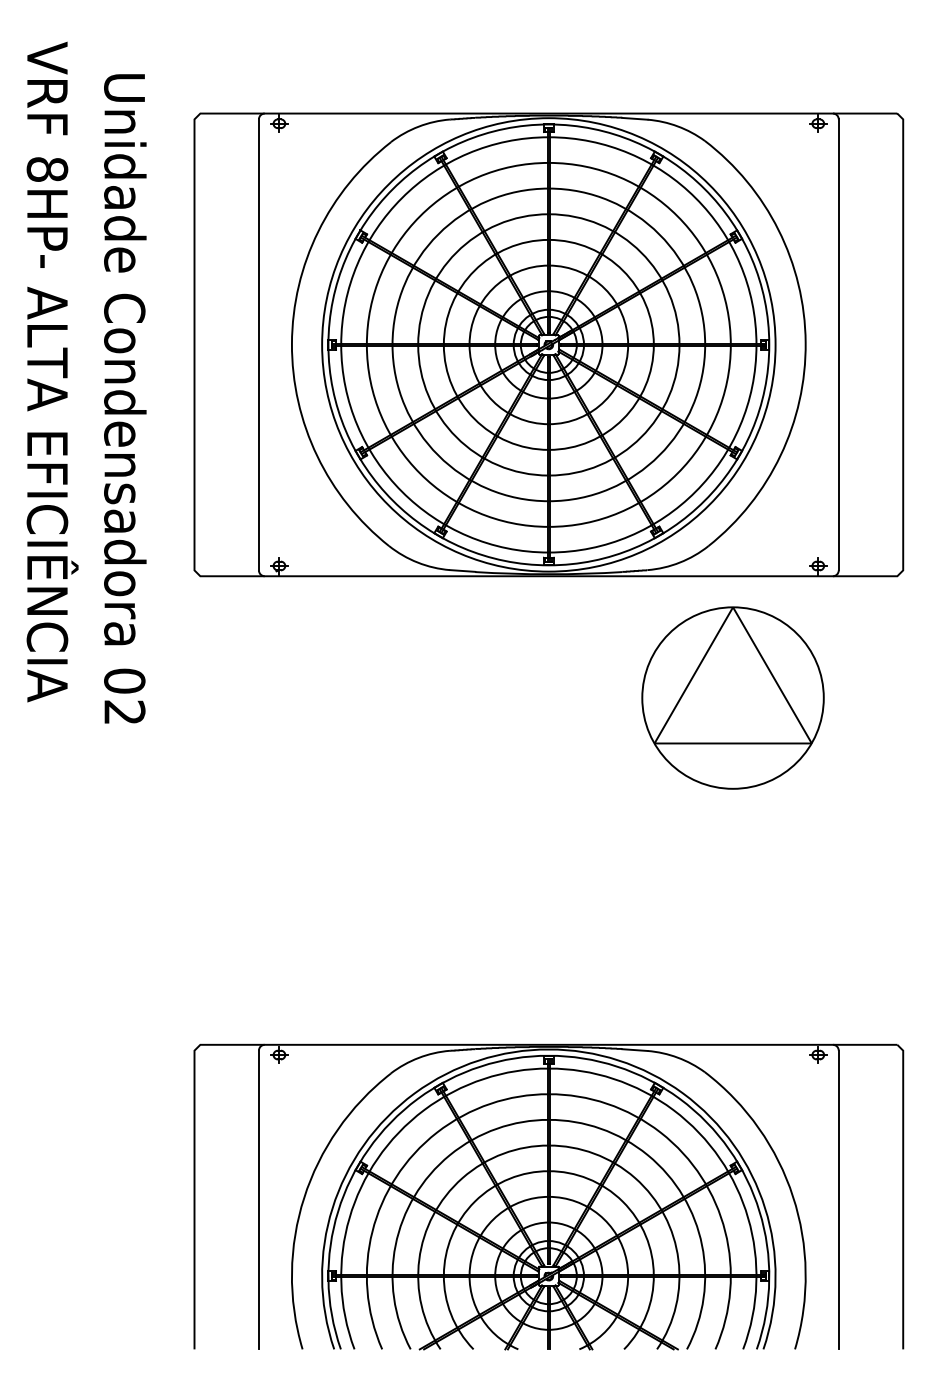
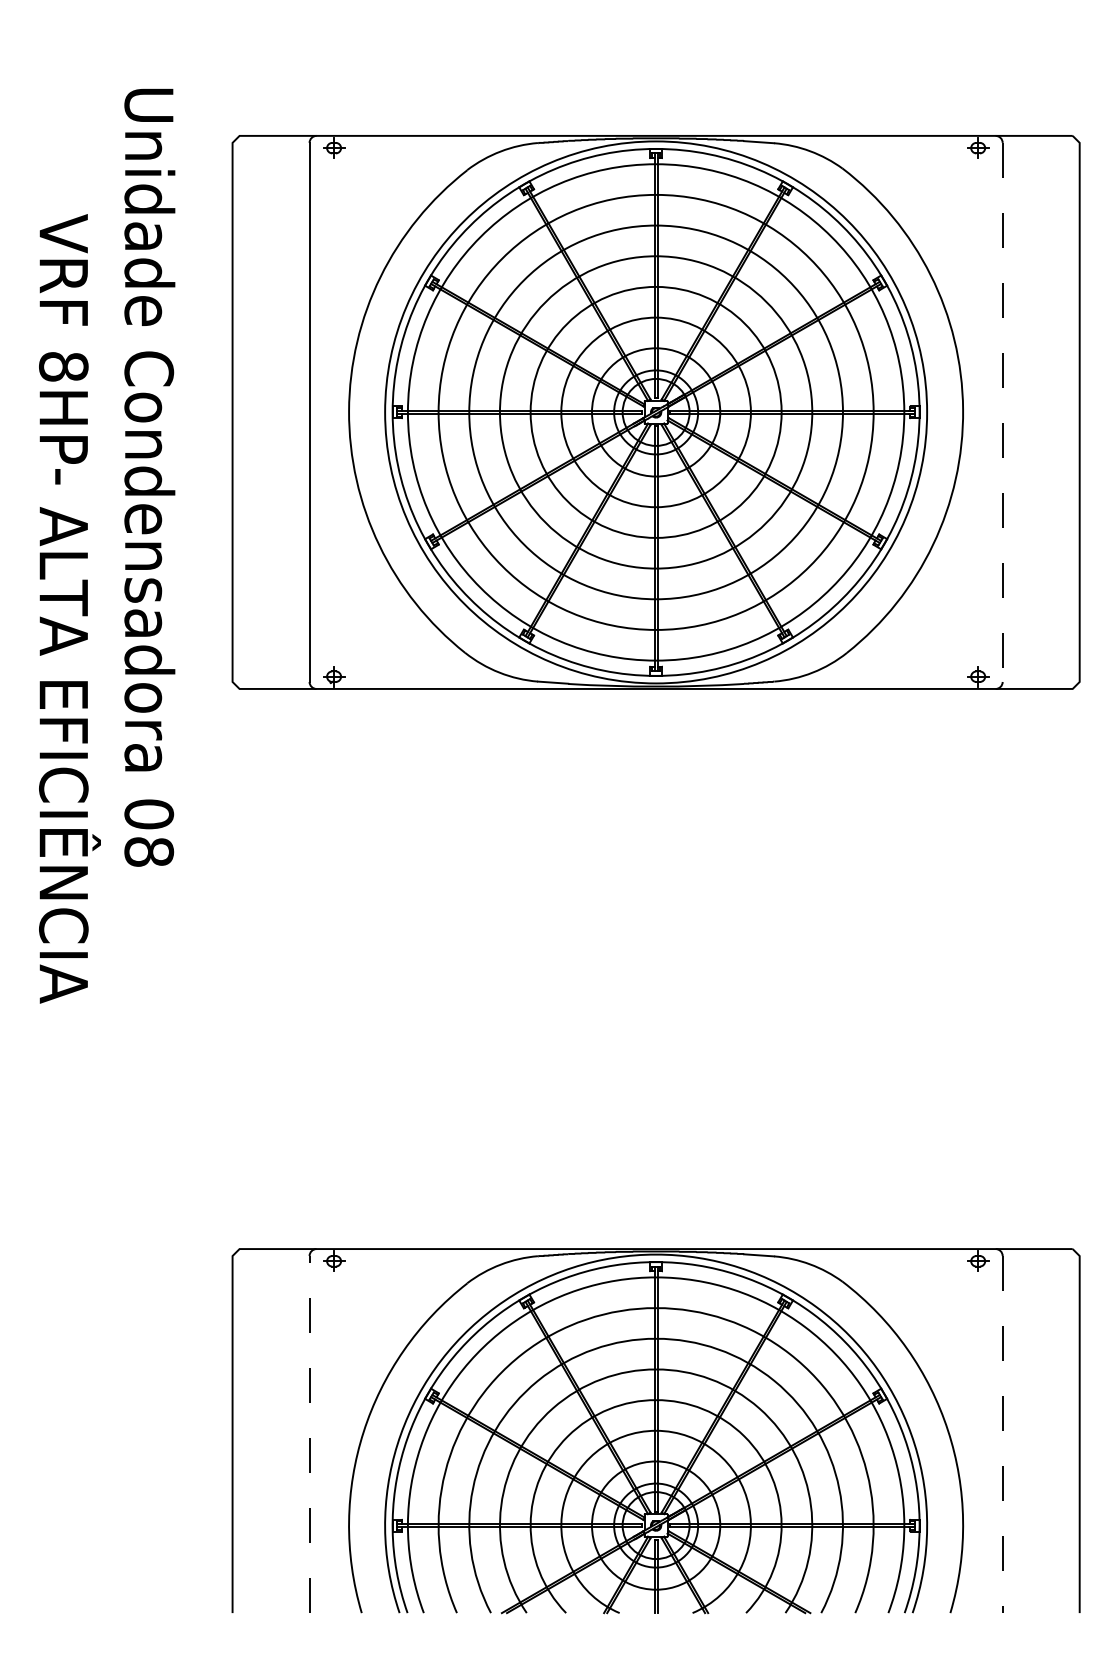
line: (838, 344) -> (1002, 412), solid -> dashed
text: (52, 371) -> (69, 608), moved
part: (733, 698) -> (876, 834), removed
text: (125, 712) -> (149, 851), 02 -> 08
line: (258, 1199) -> (309, 1434), solid -> dashed
line: (838, 1199) -> (1002, 1434), solid -> dashed

